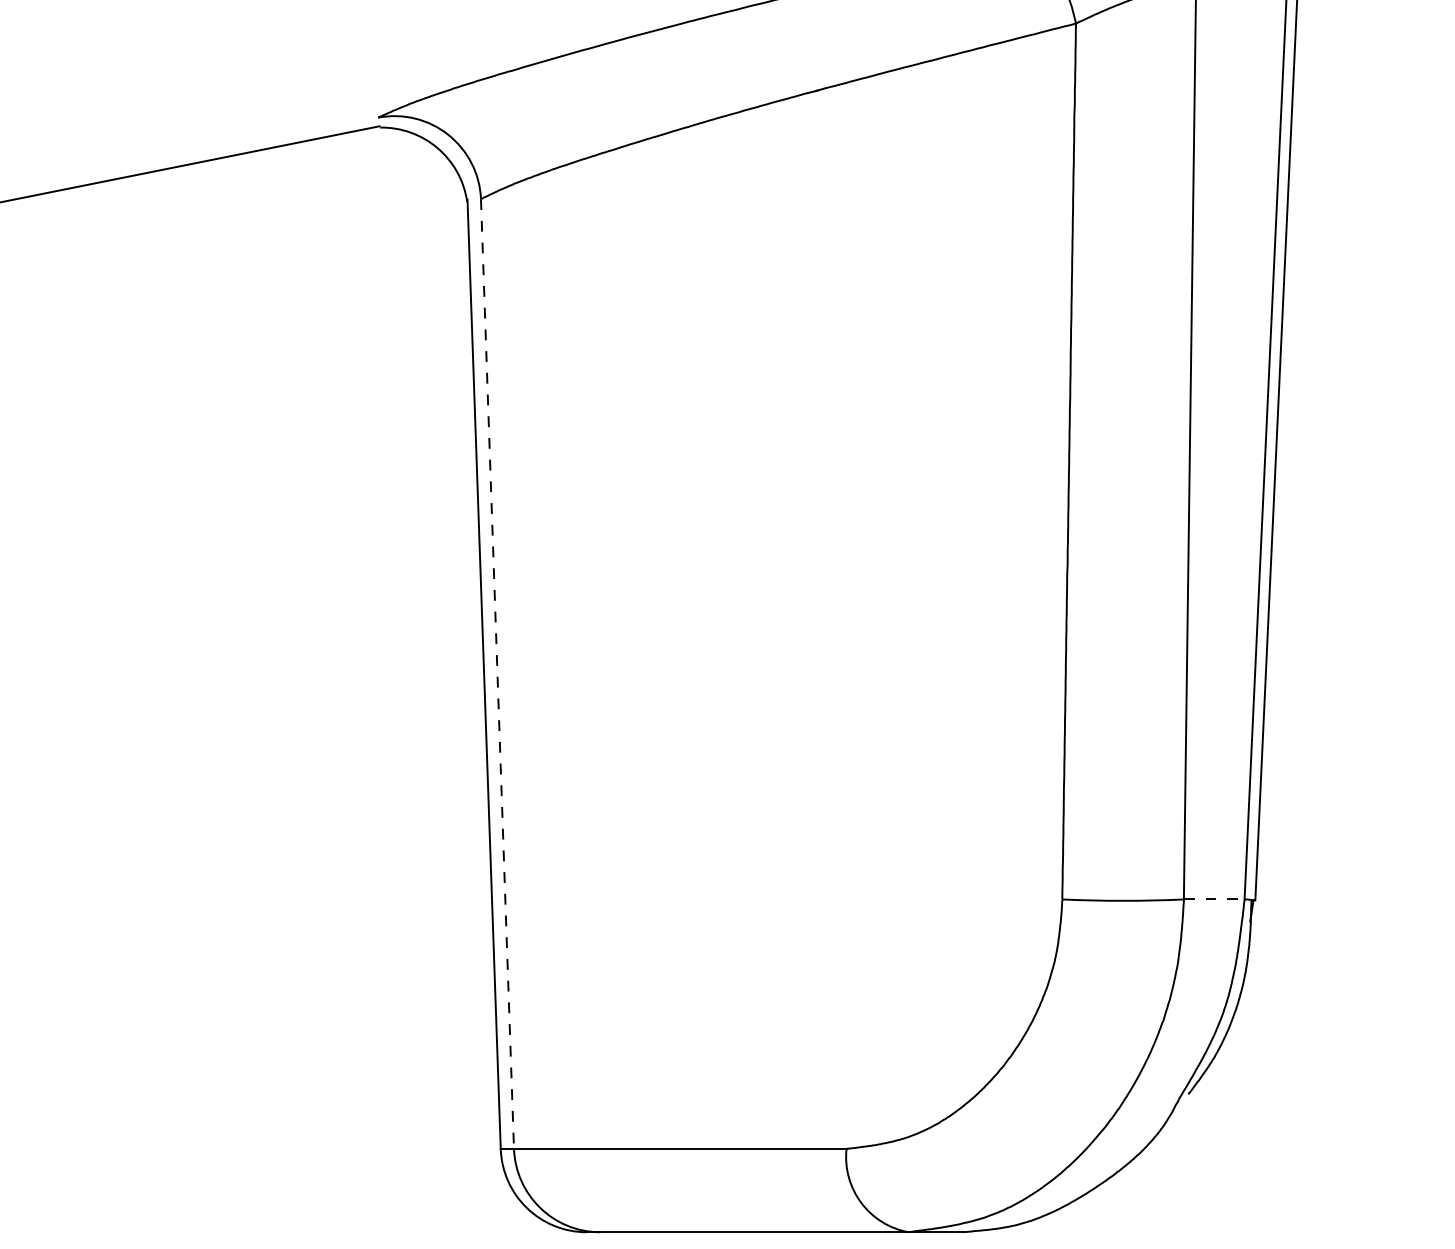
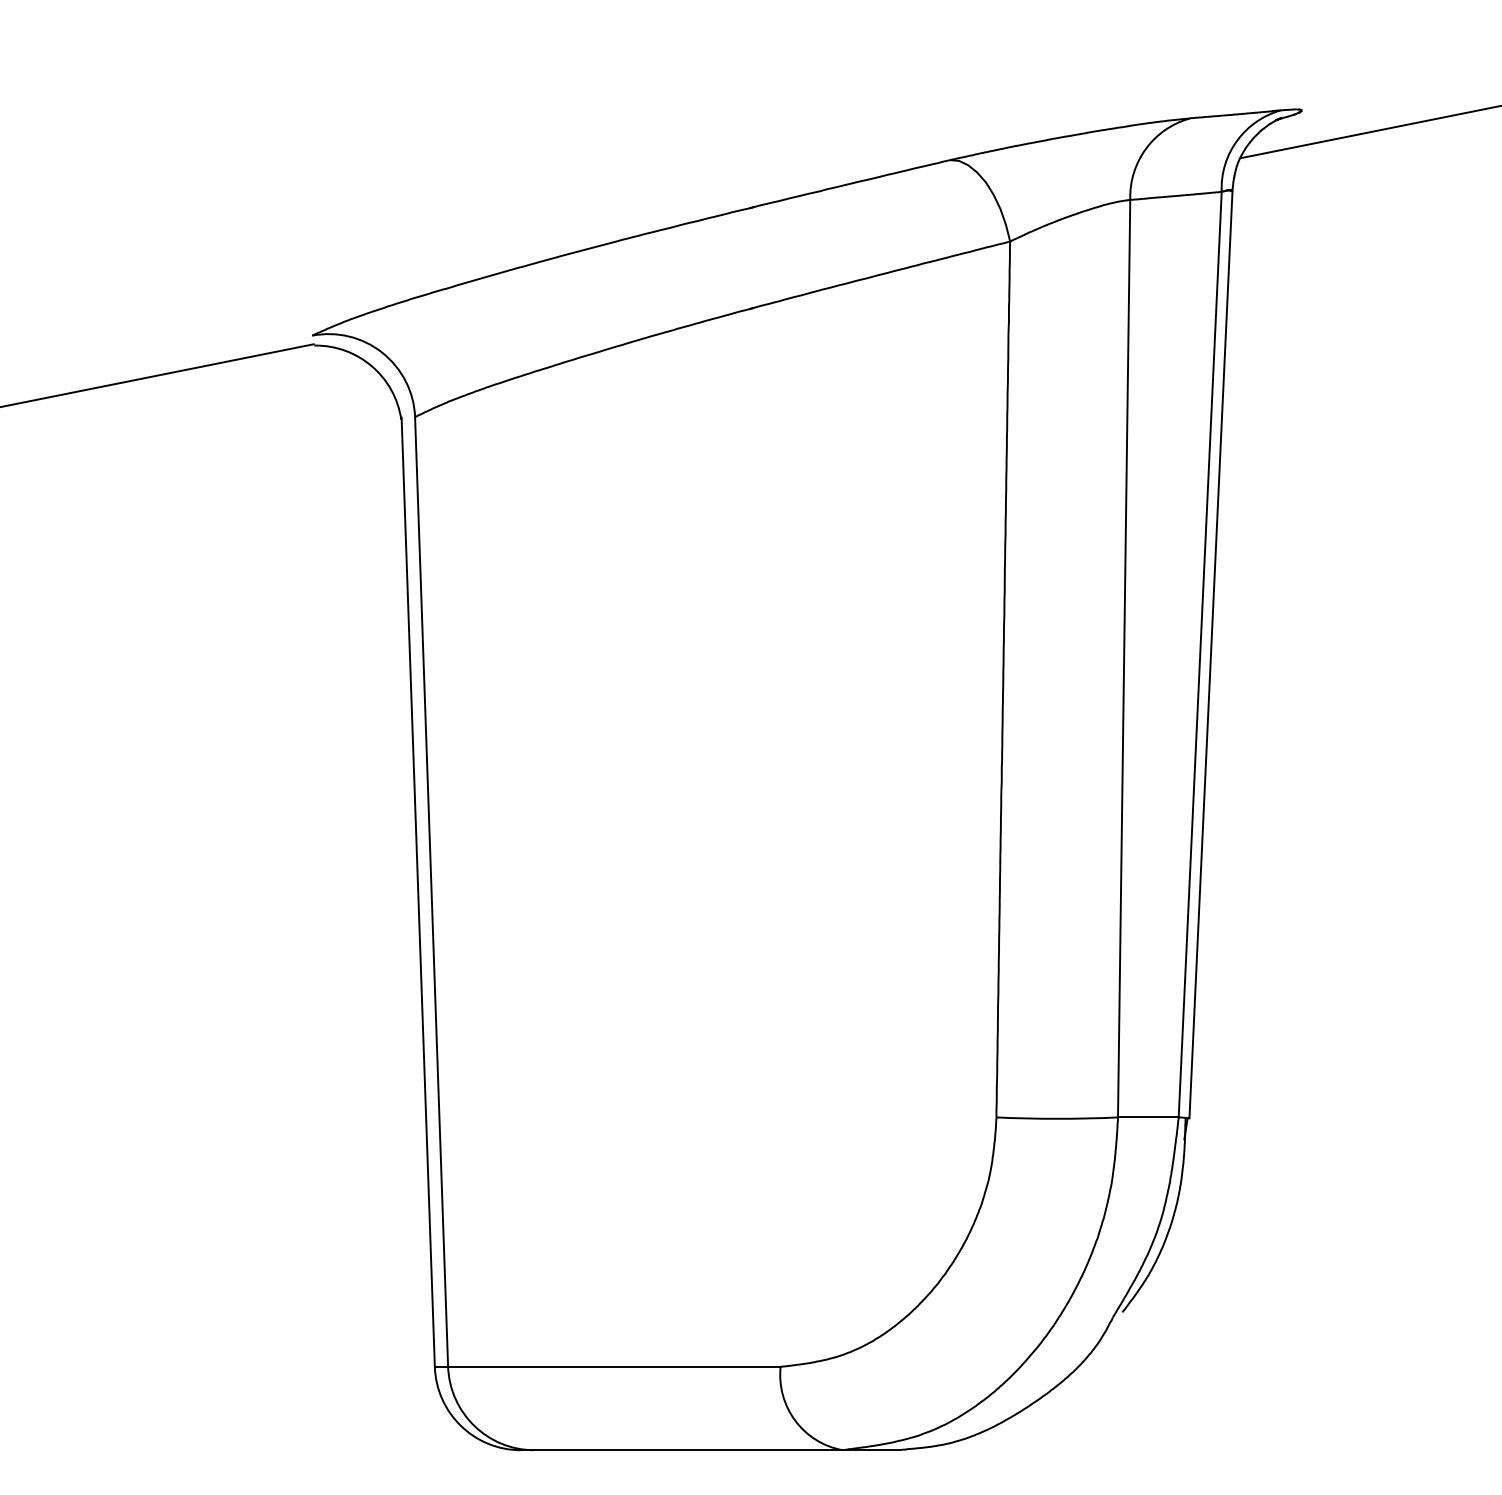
line: (497, 674) -> (431, 892), dashed -> solid
line: (1214, 899) -> (1148, 1117), dashed -> solid

